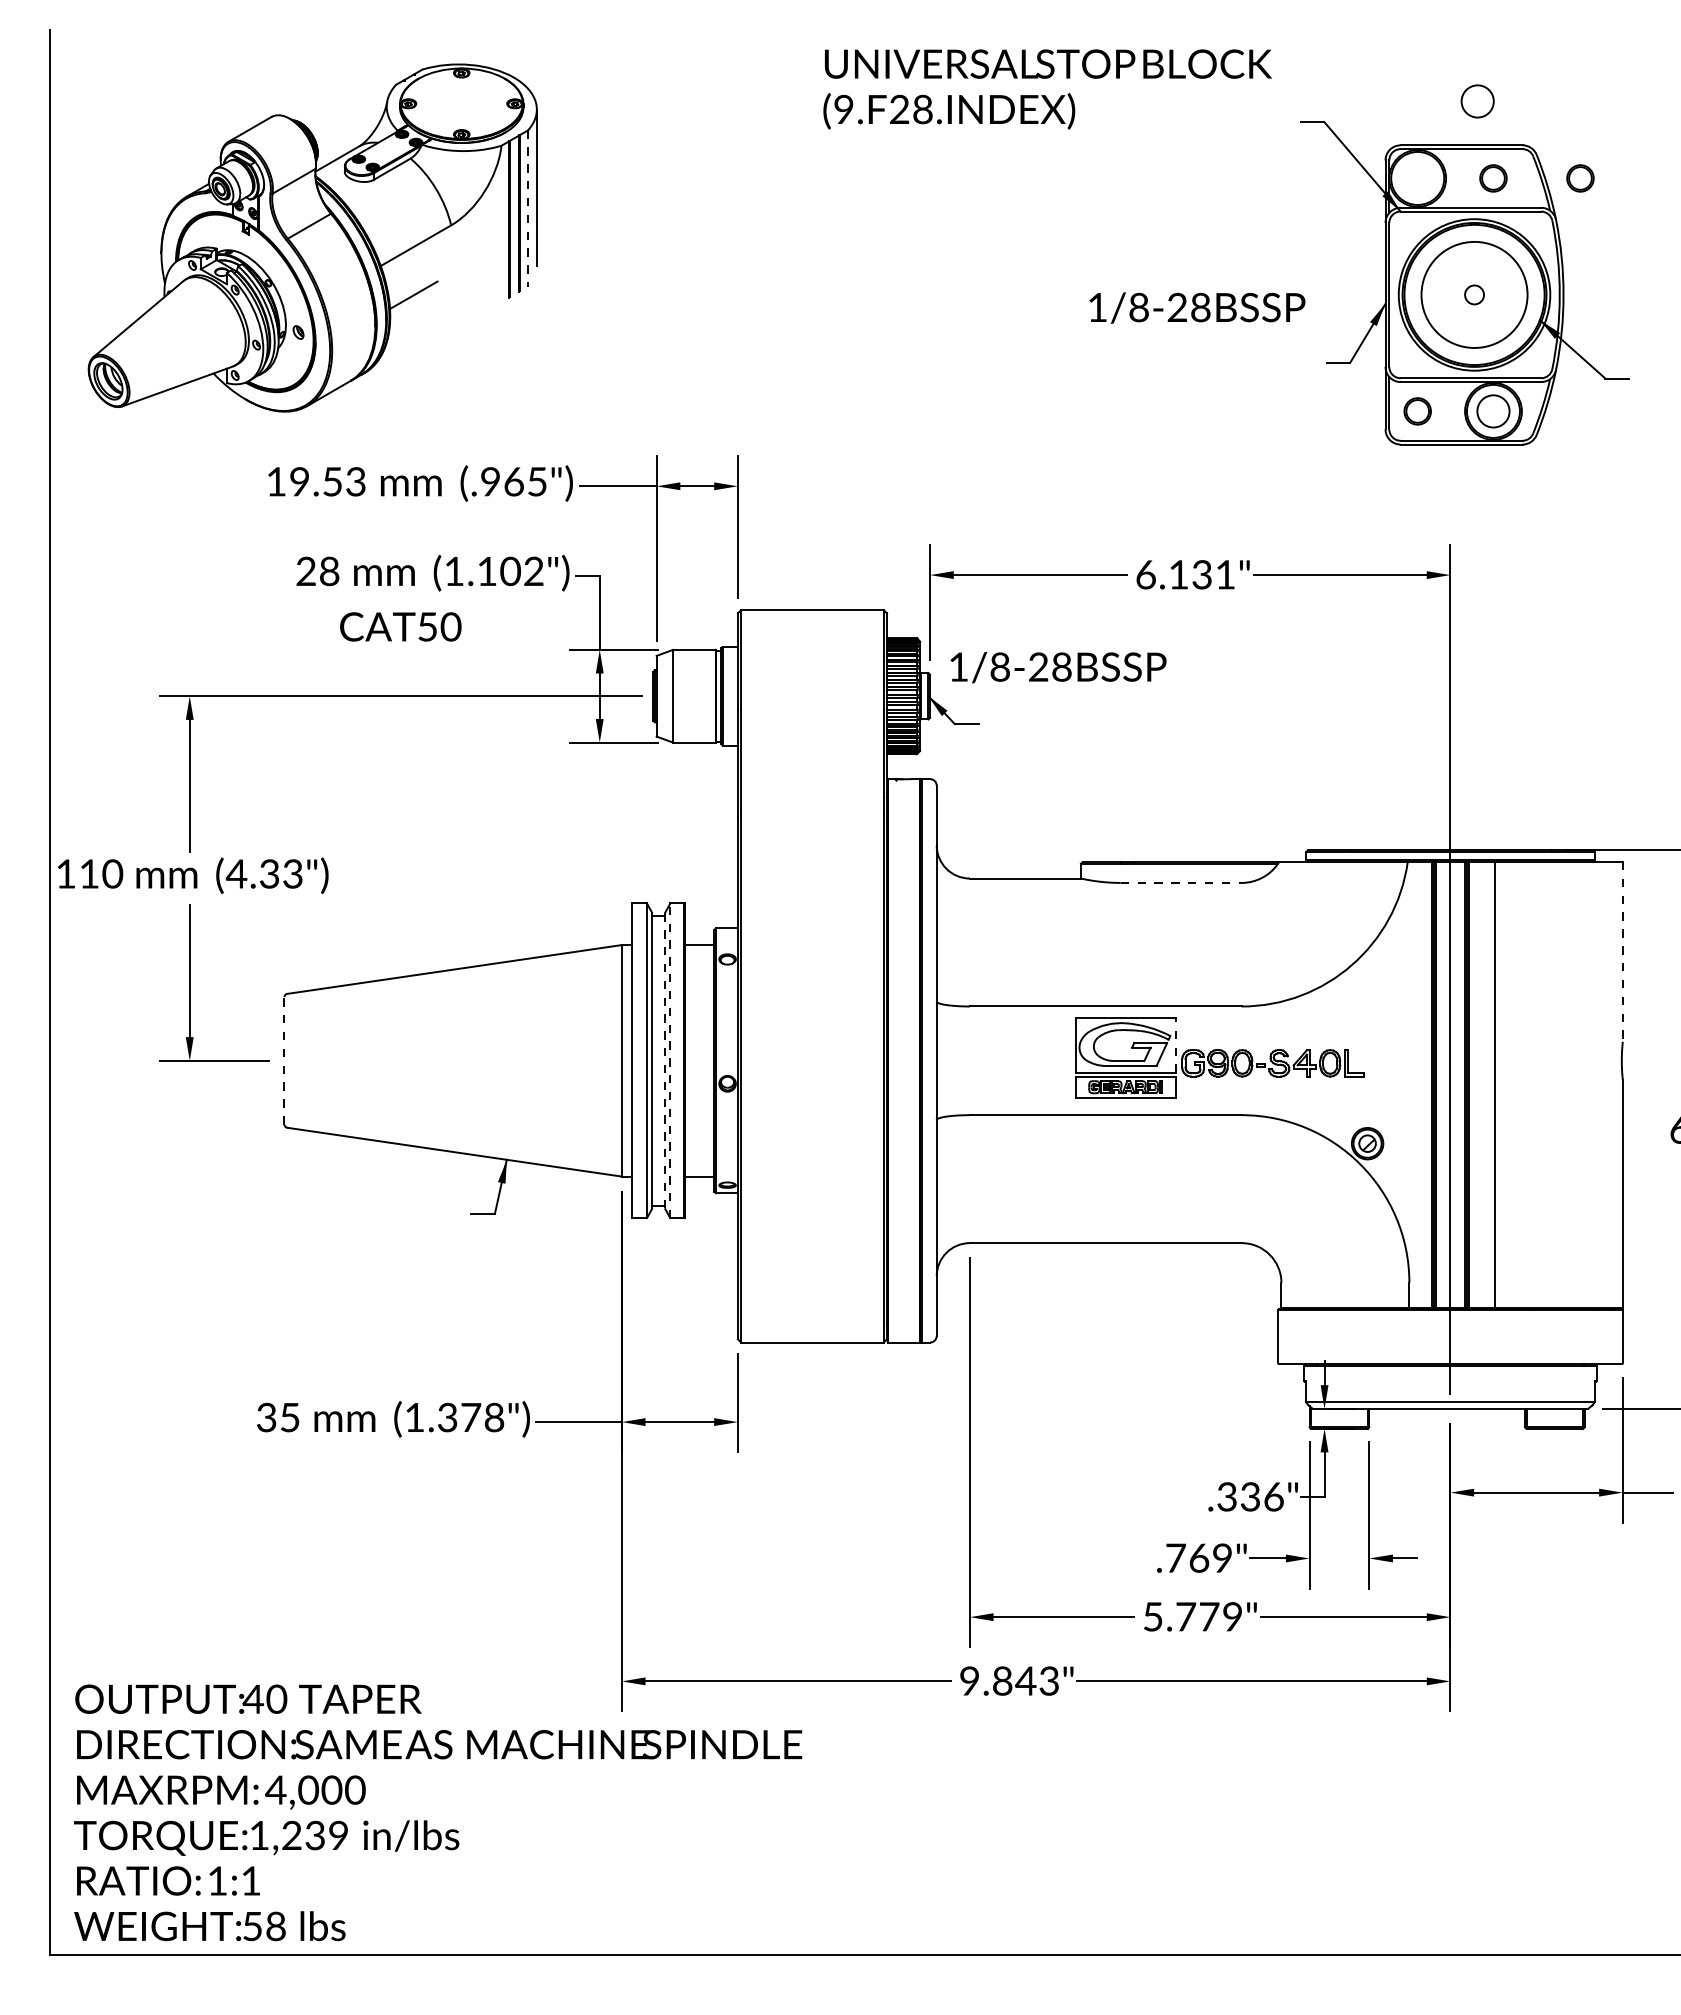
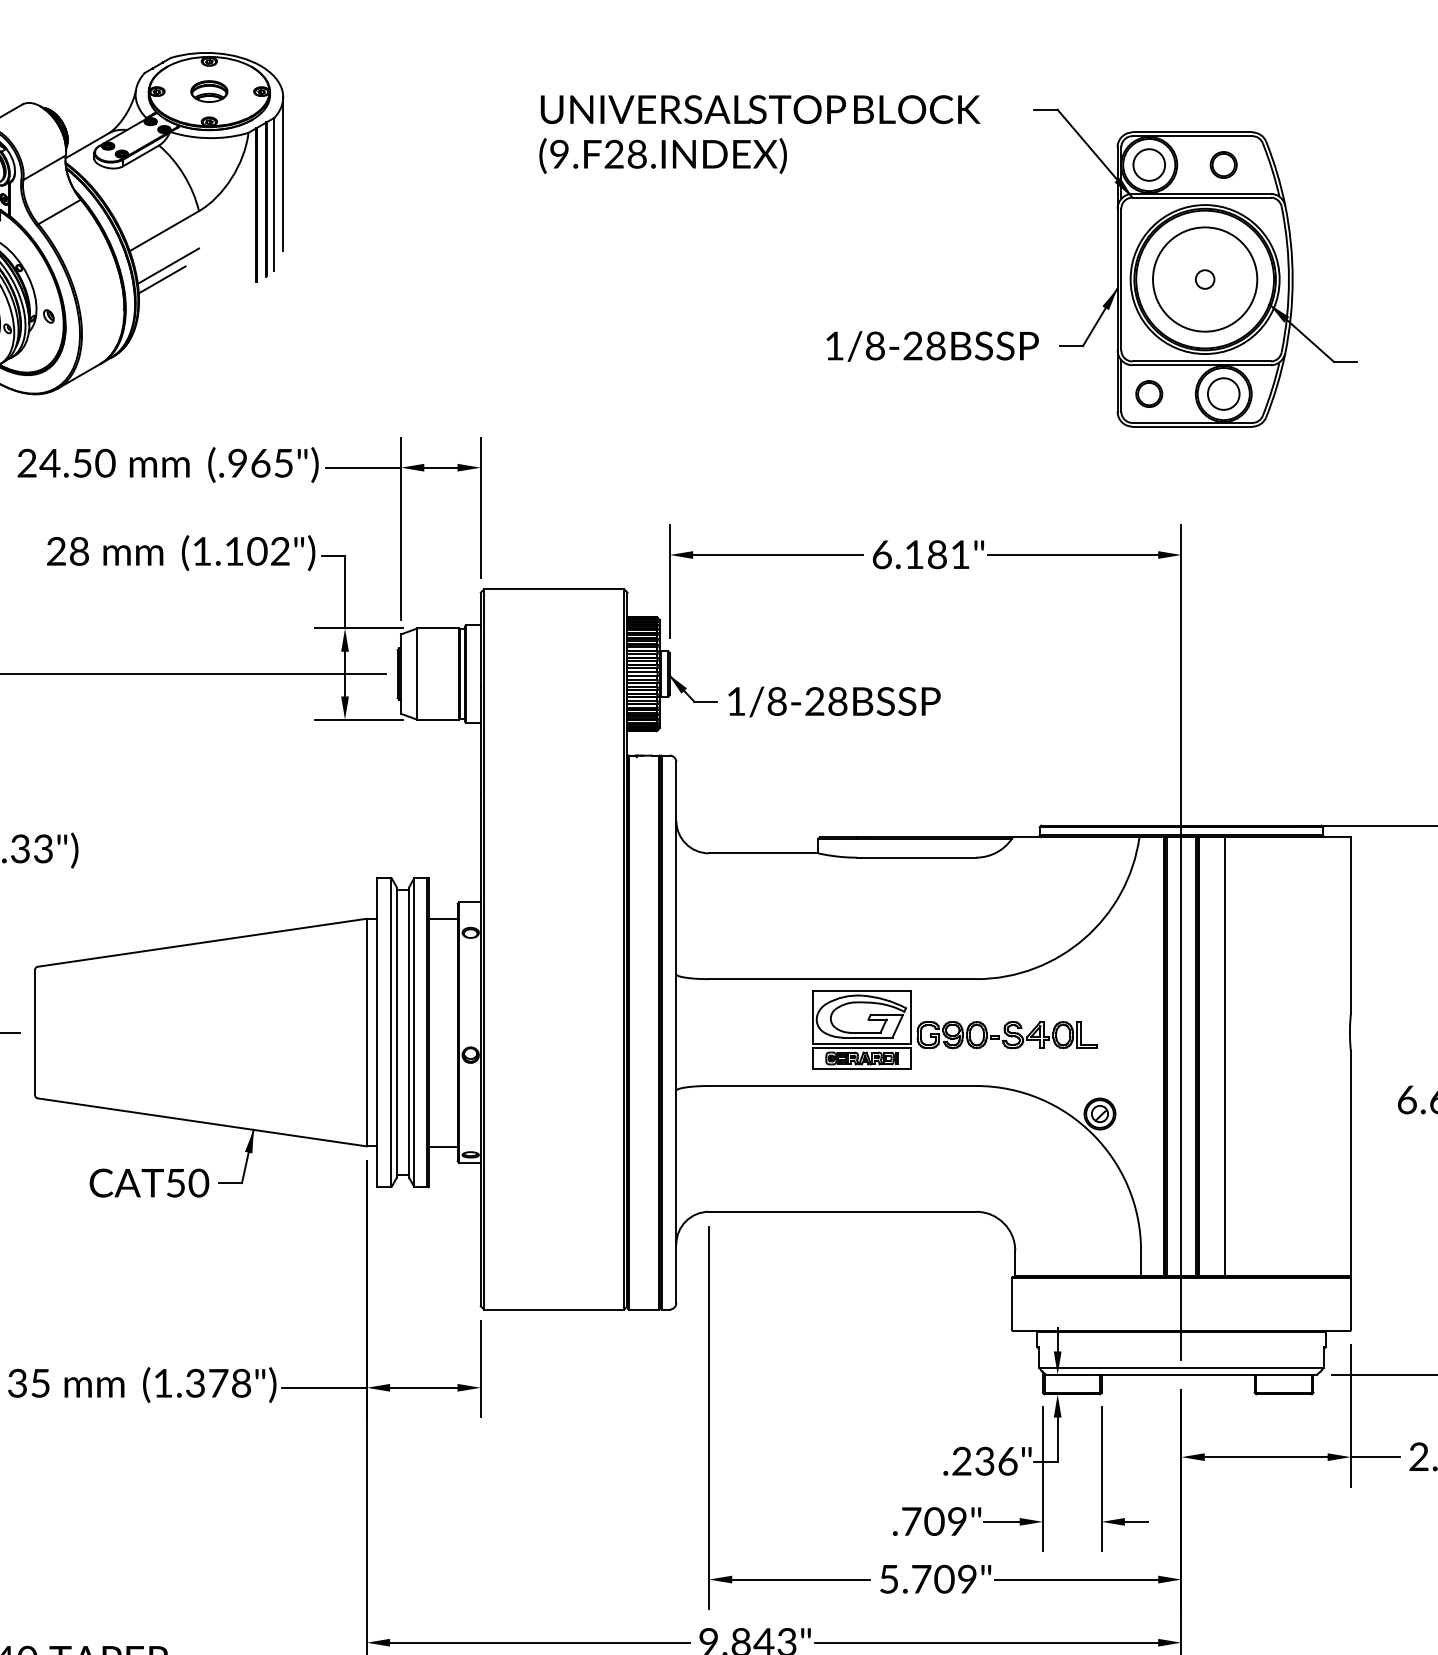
text: (1047, 89) -> (759, 134), moved
circle: (1477, 101) -> (1149, 165), moved
part: (461, 103) -> (209, 91), added
part: (1580, 178) -> (1309, 165), removed
line: (527, 209) -> (274, 195), dashed -> solid
line: (420, 281) -> (168, 266), added
text: (1197, 307) -> (932, 345), moved
text: (316, 481) -> (66, 462), 19.53 -> 24.50
text: (1201, 574) -> (936, 554), 6.131" -> 6.181"
text: (400, 626) -> (149, 1182), moved
text: (1058, 667) -> (834, 701), moved
line: (1181, 882) -> (917, 857), dashed -> solid
line: (1622, 951) -> (1350, 925), dashed -> solid
line: (1175, 1044) -> (911, 1016), dashed -> solid
line: (284, 1060) -> (35, 1032), dashed -> solid
line: (664, 1060) -> (408, 1032), dashed -> solid
line: (670, 1060) -> (414, 1032), dashed -> solid
text: (1226, 1498) -> (961, 1462), .336" -> .236"
text: (1198, 1557) -> (933, 1520), .769" -> .709"
text: (1209, 1616) -> (944, 1578), 5.779" -> 5.709"

